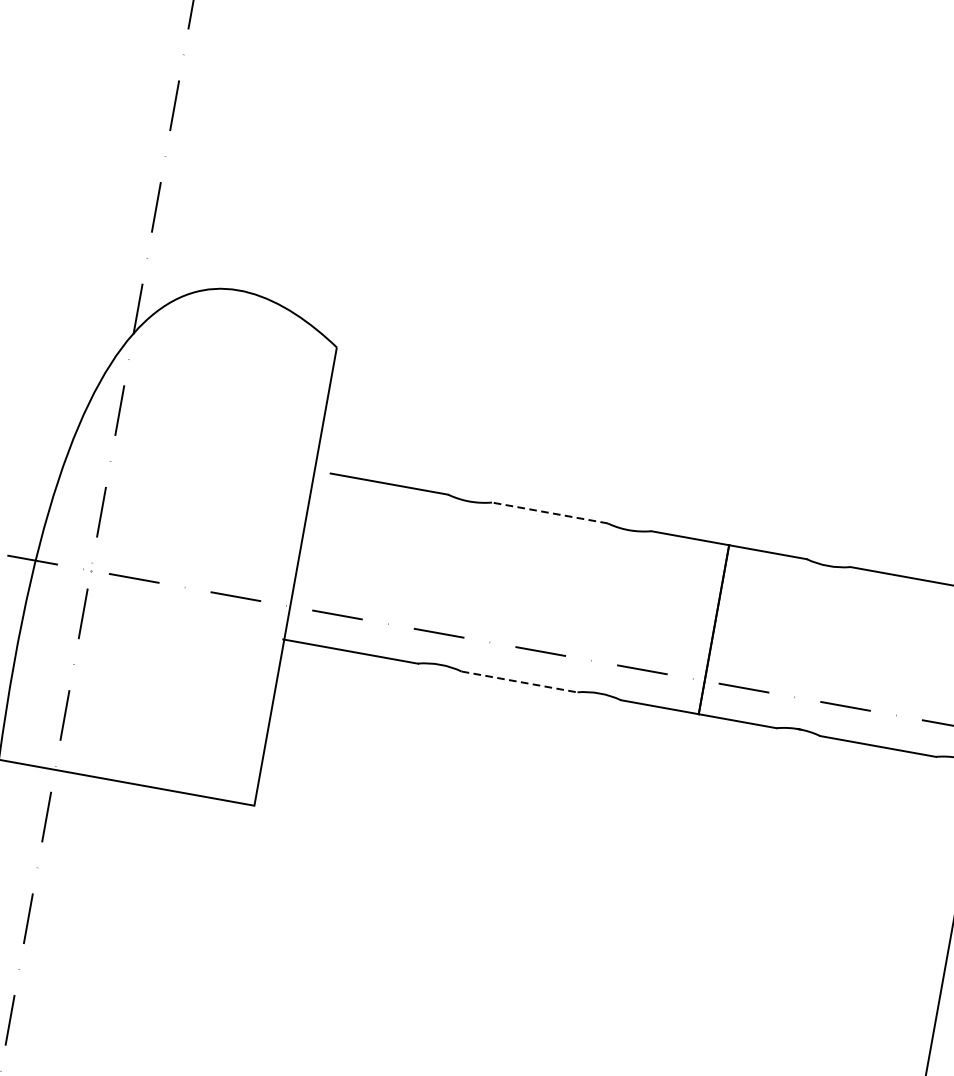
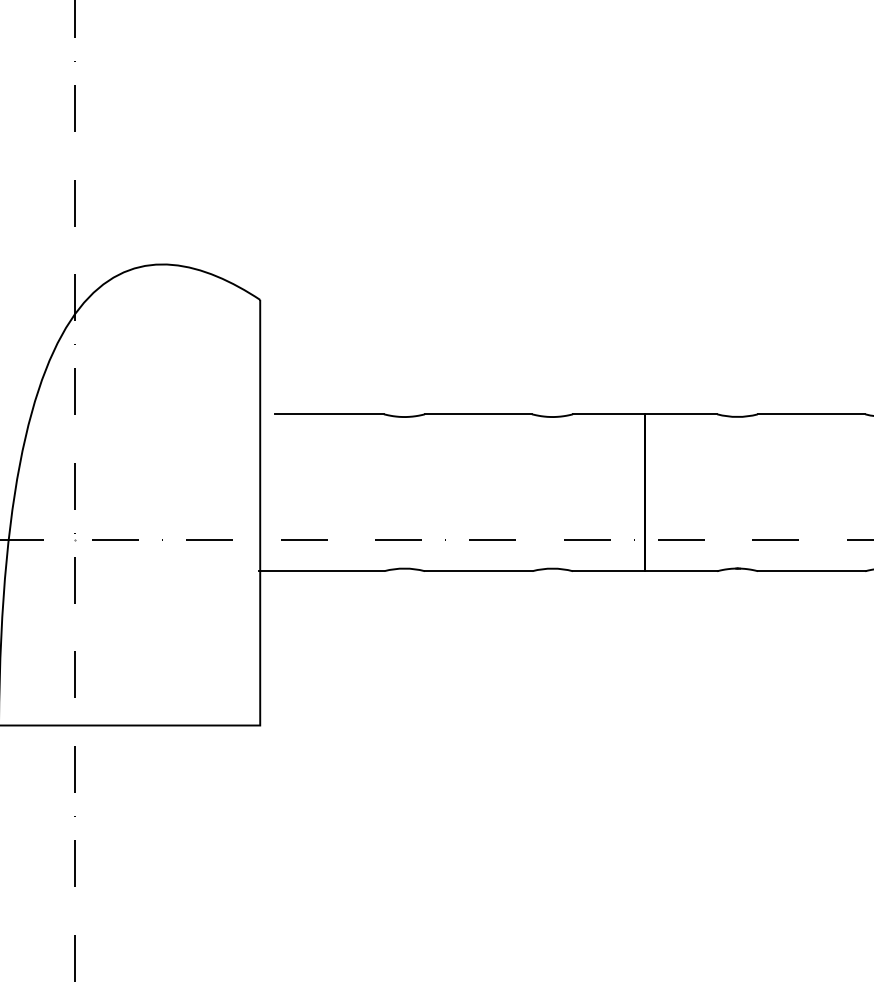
line: (549, 513) -> (478, 414), dashed -> solid
line: (519, 682) -> (478, 571), dashed -> solid

